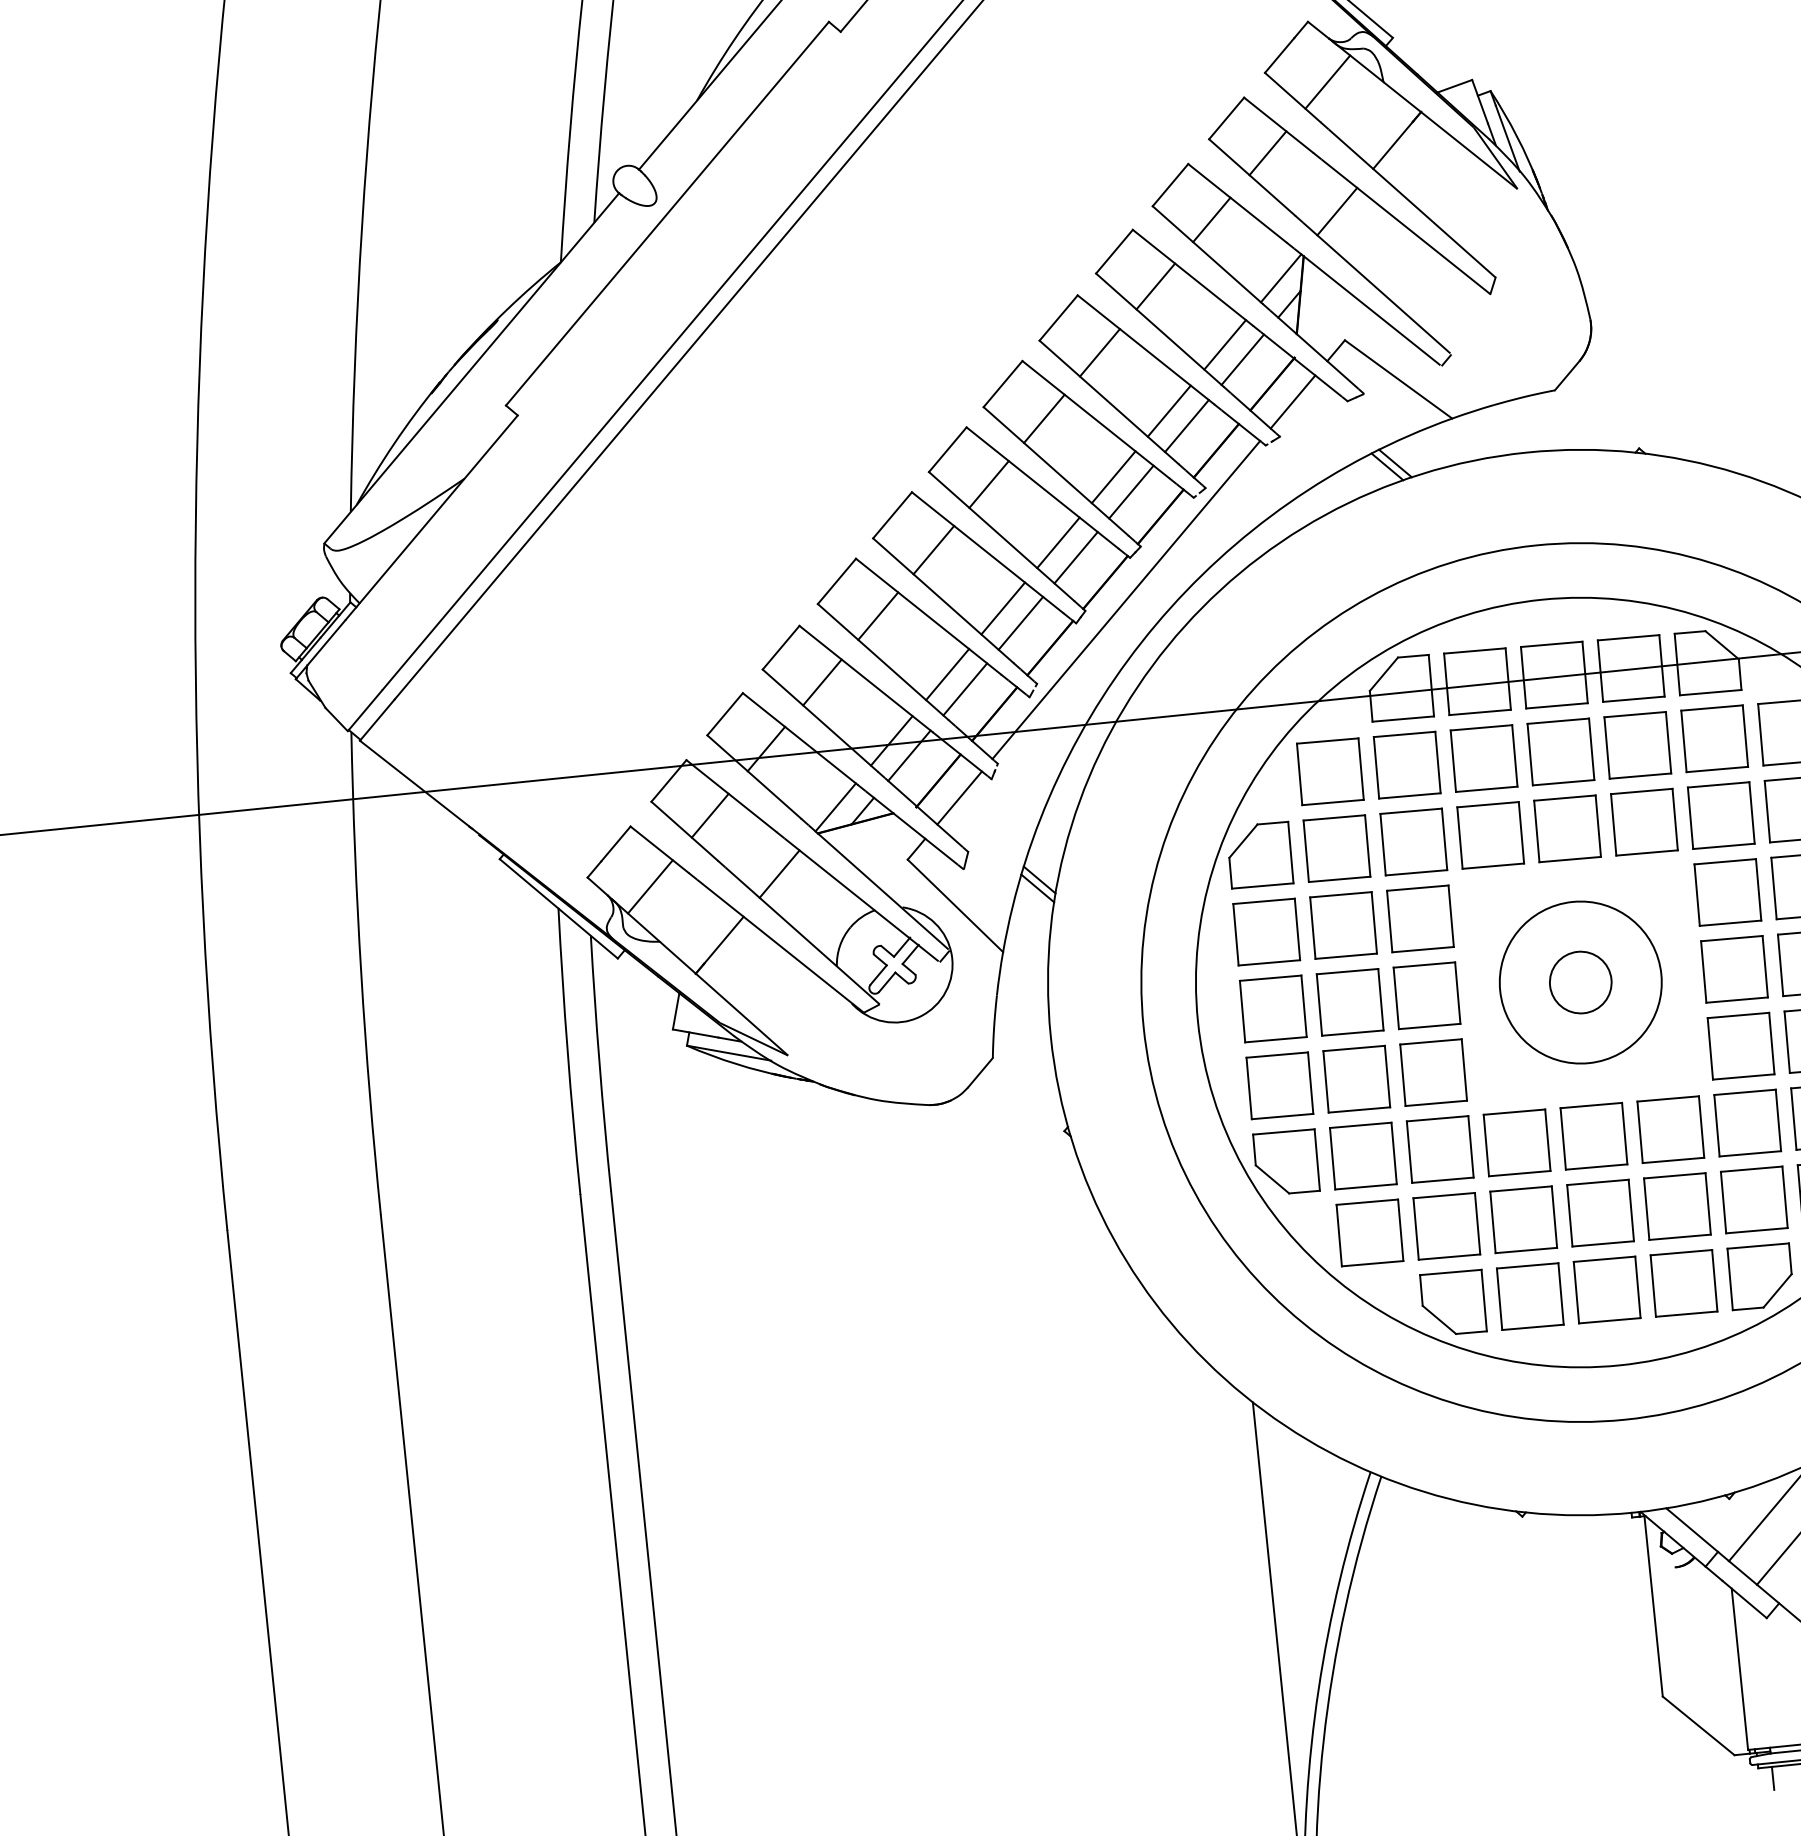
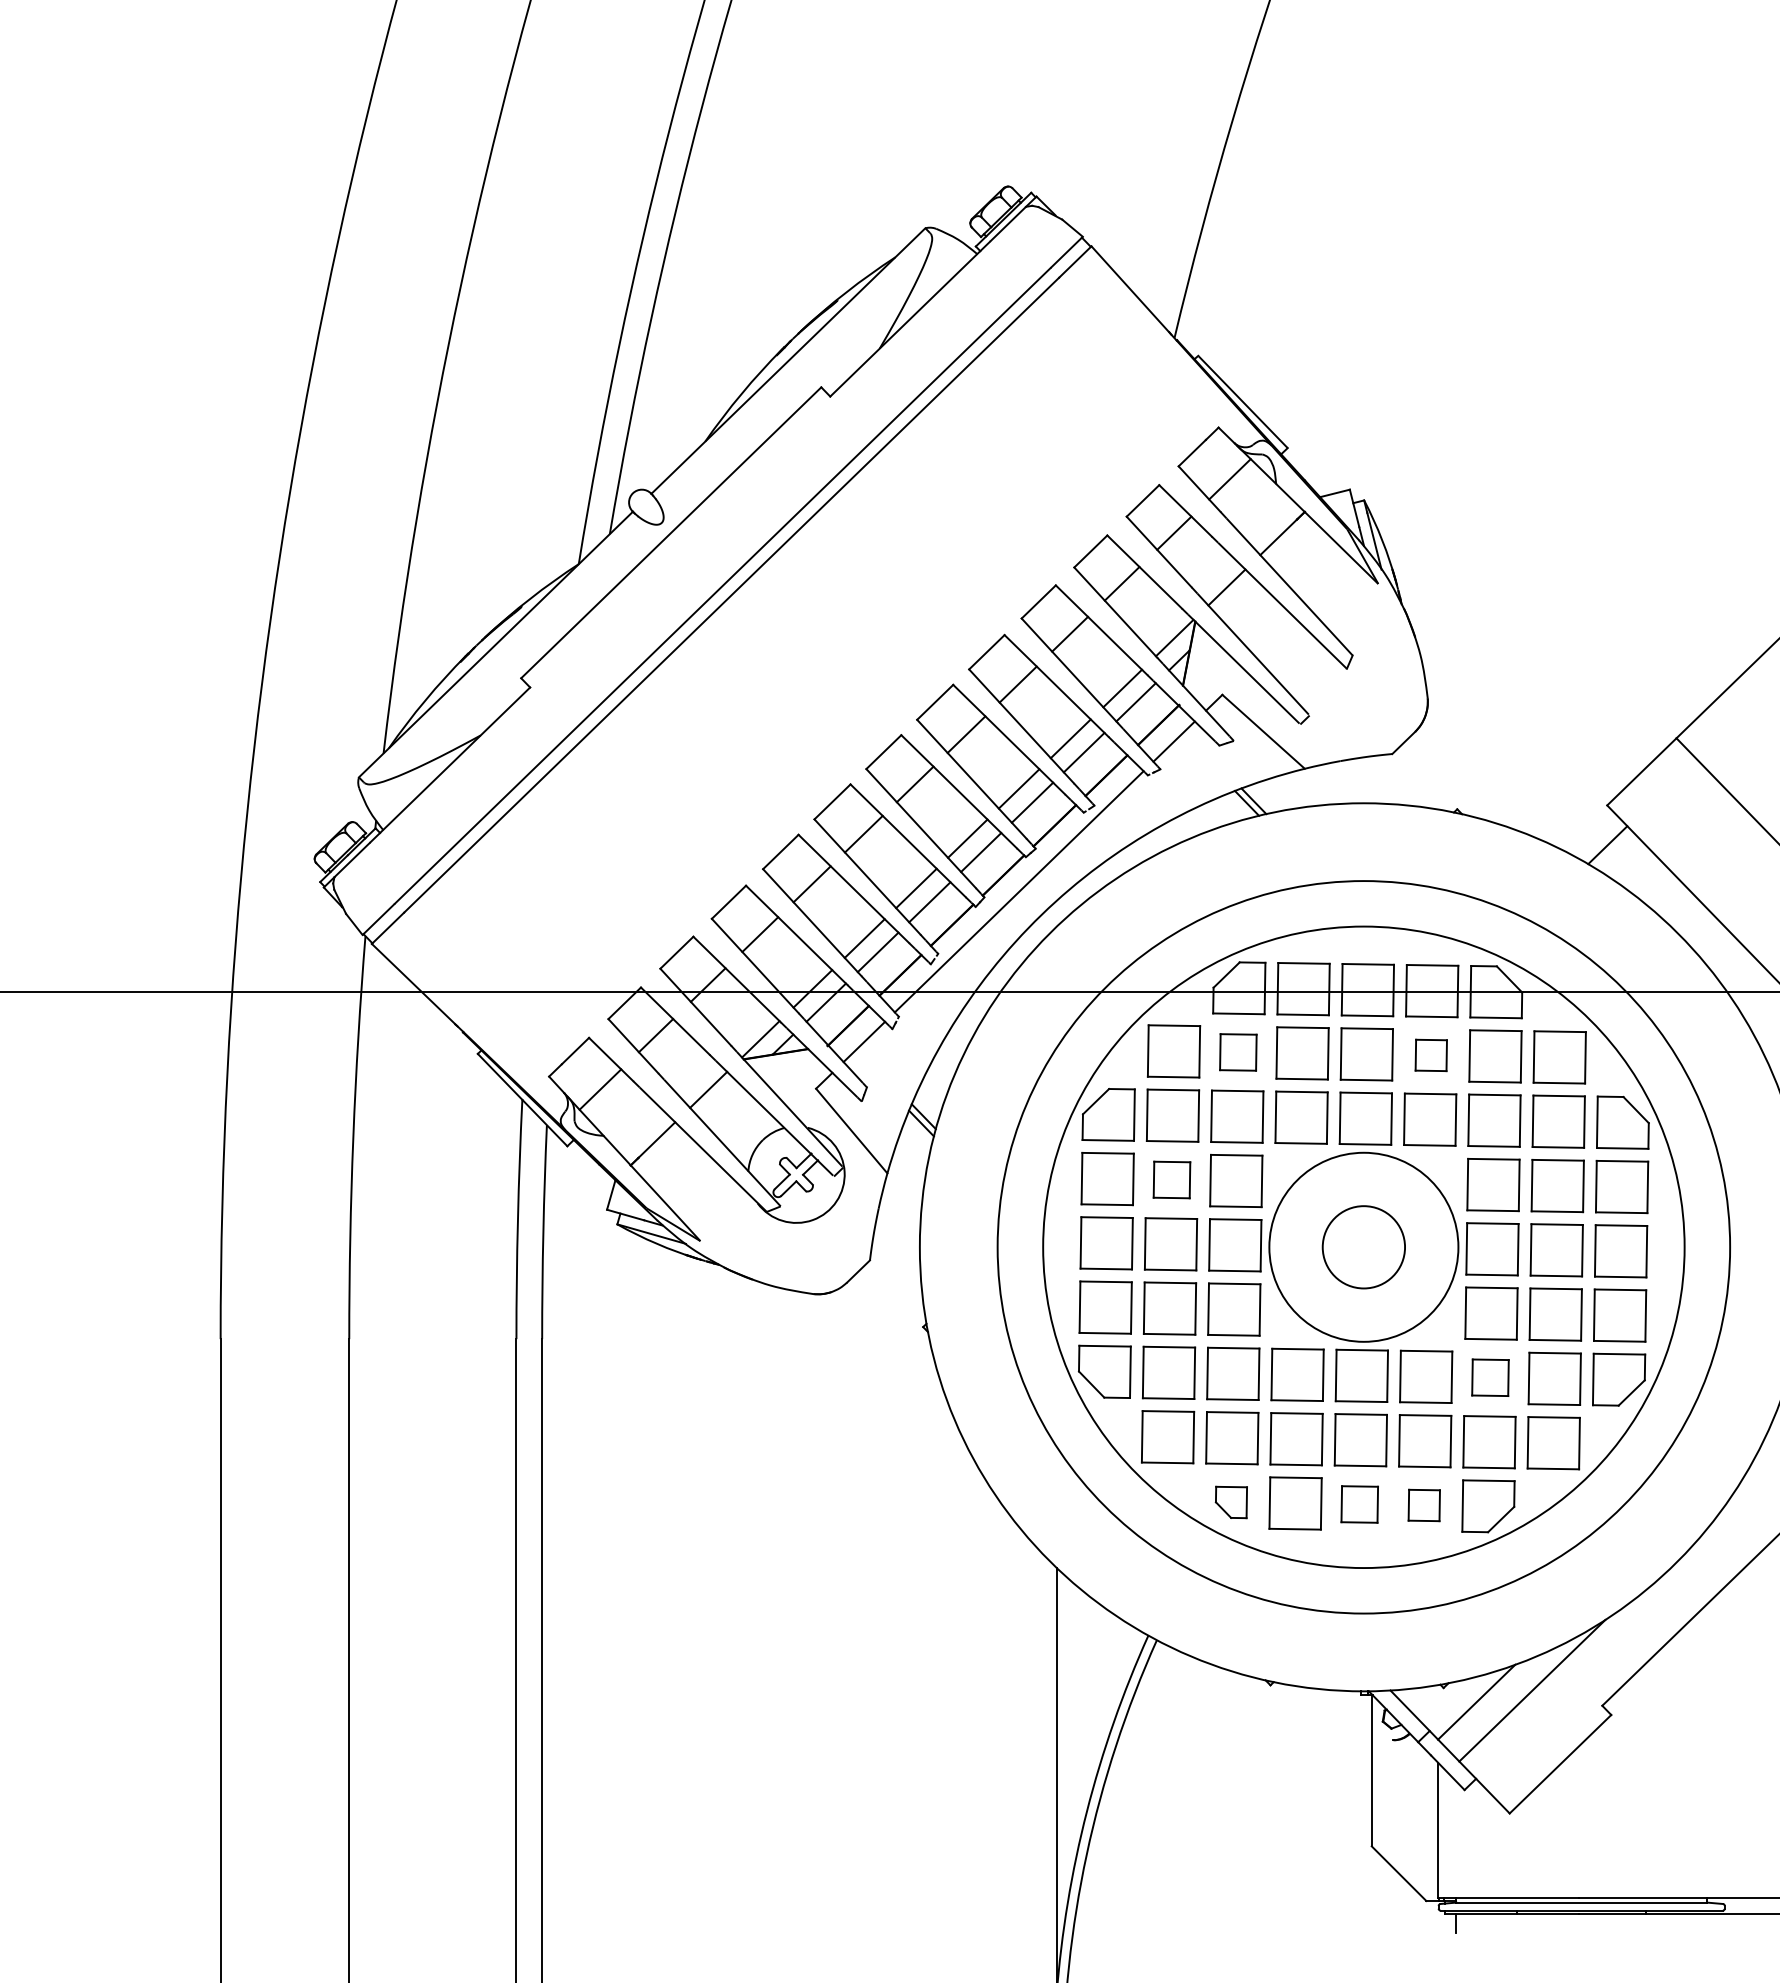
part: (1638, 745) -> (1431, 1055), size x0.6
part: (1407, 765) -> (1238, 1052), size x0.7
part: (1342, 924) -> (1171, 1179), size x0.7
circle: (1580, 981) -> (1363, 1246), size x1.4
circle: (1580, 982) -> (1363, 1247), size x1.6
part: (1747, 1122) -> (1490, 1377), size x0.7
part: (1684, 1283) -> (1424, 1505), size x0.6
part: (1606, 1290) -> (1359, 1504), size x0.7
part: (1453, 1303) -> (1231, 1502), size x0.6

